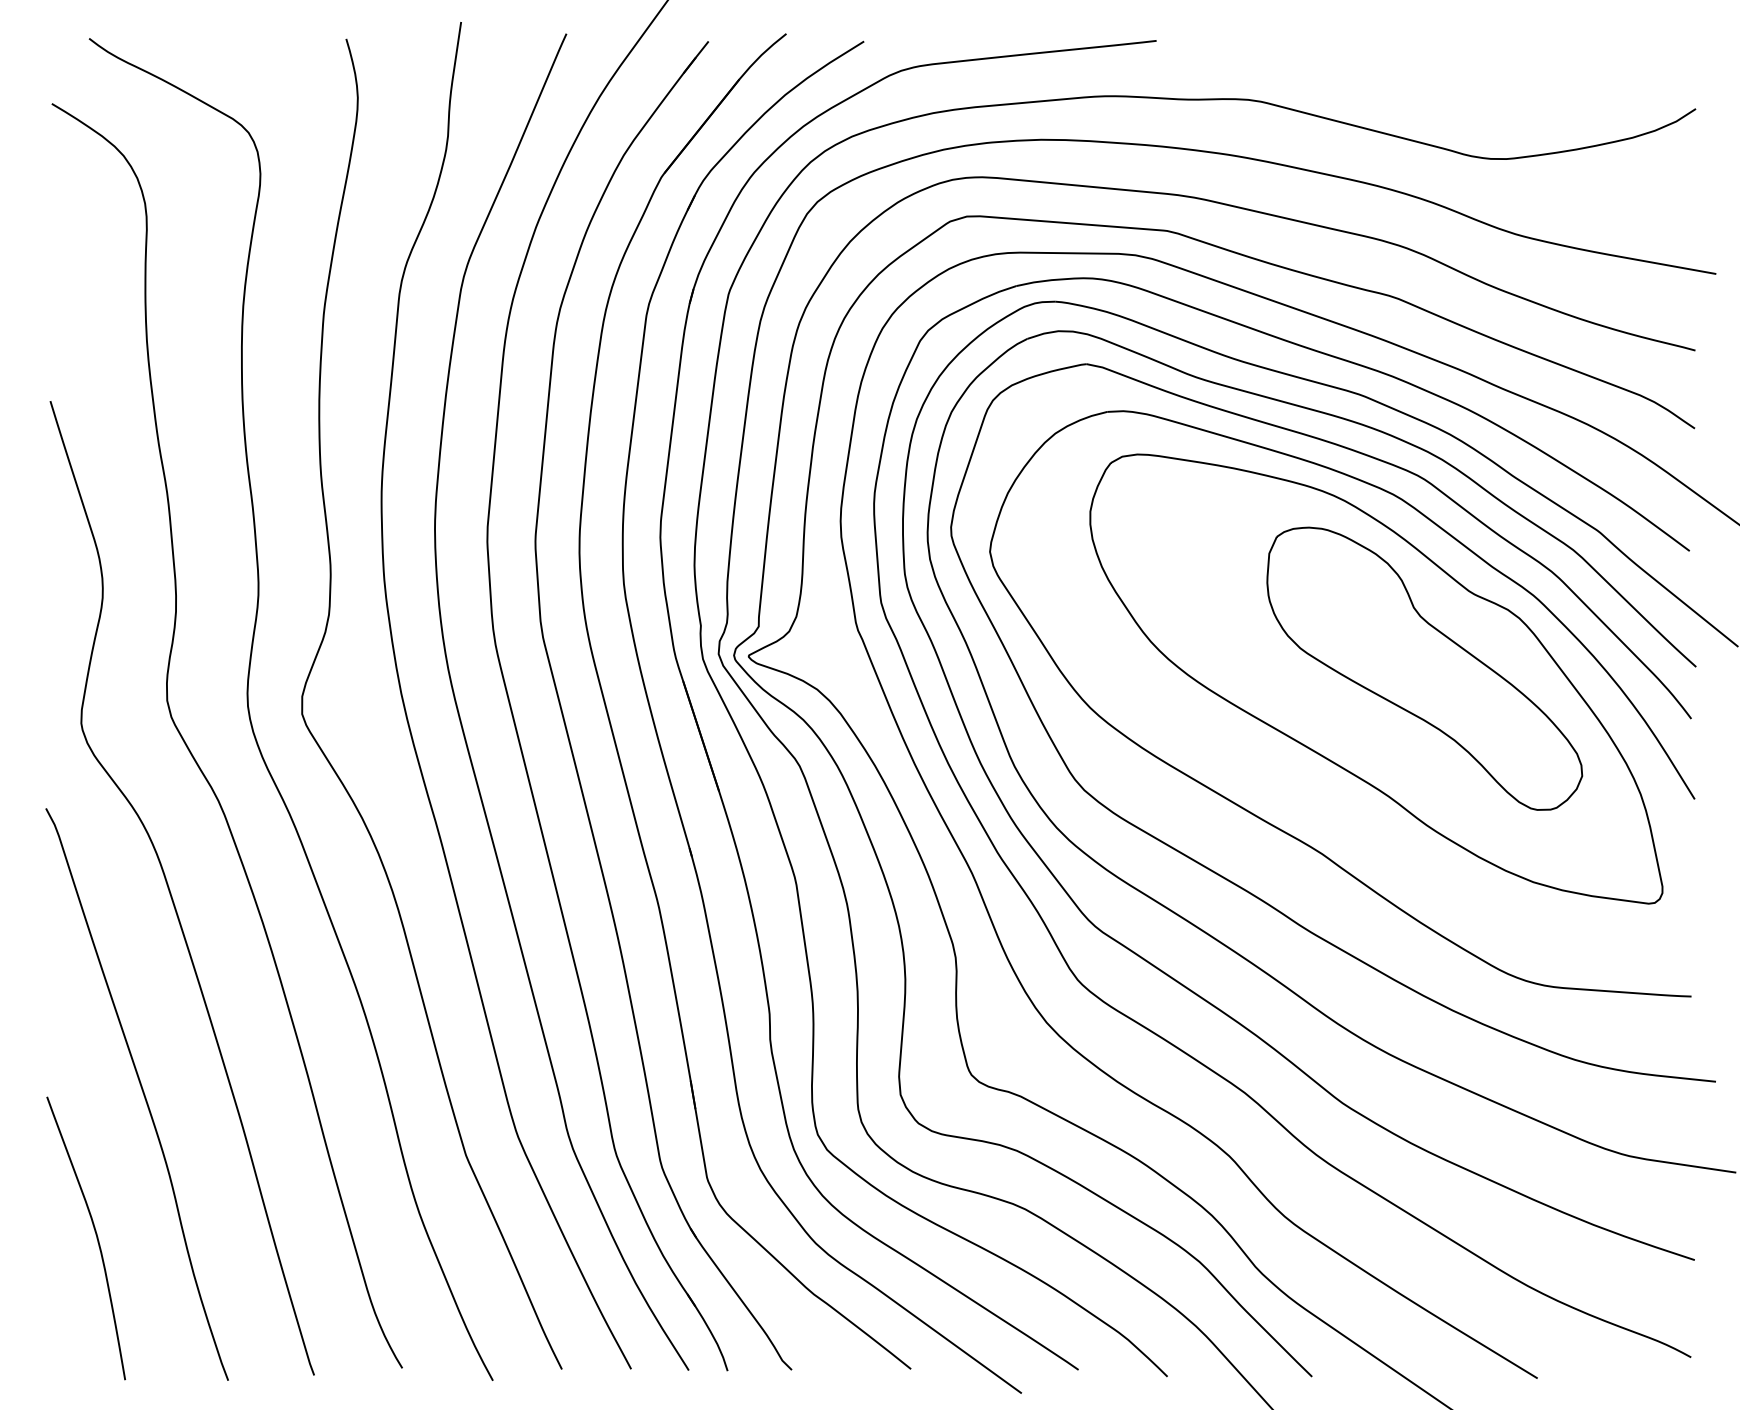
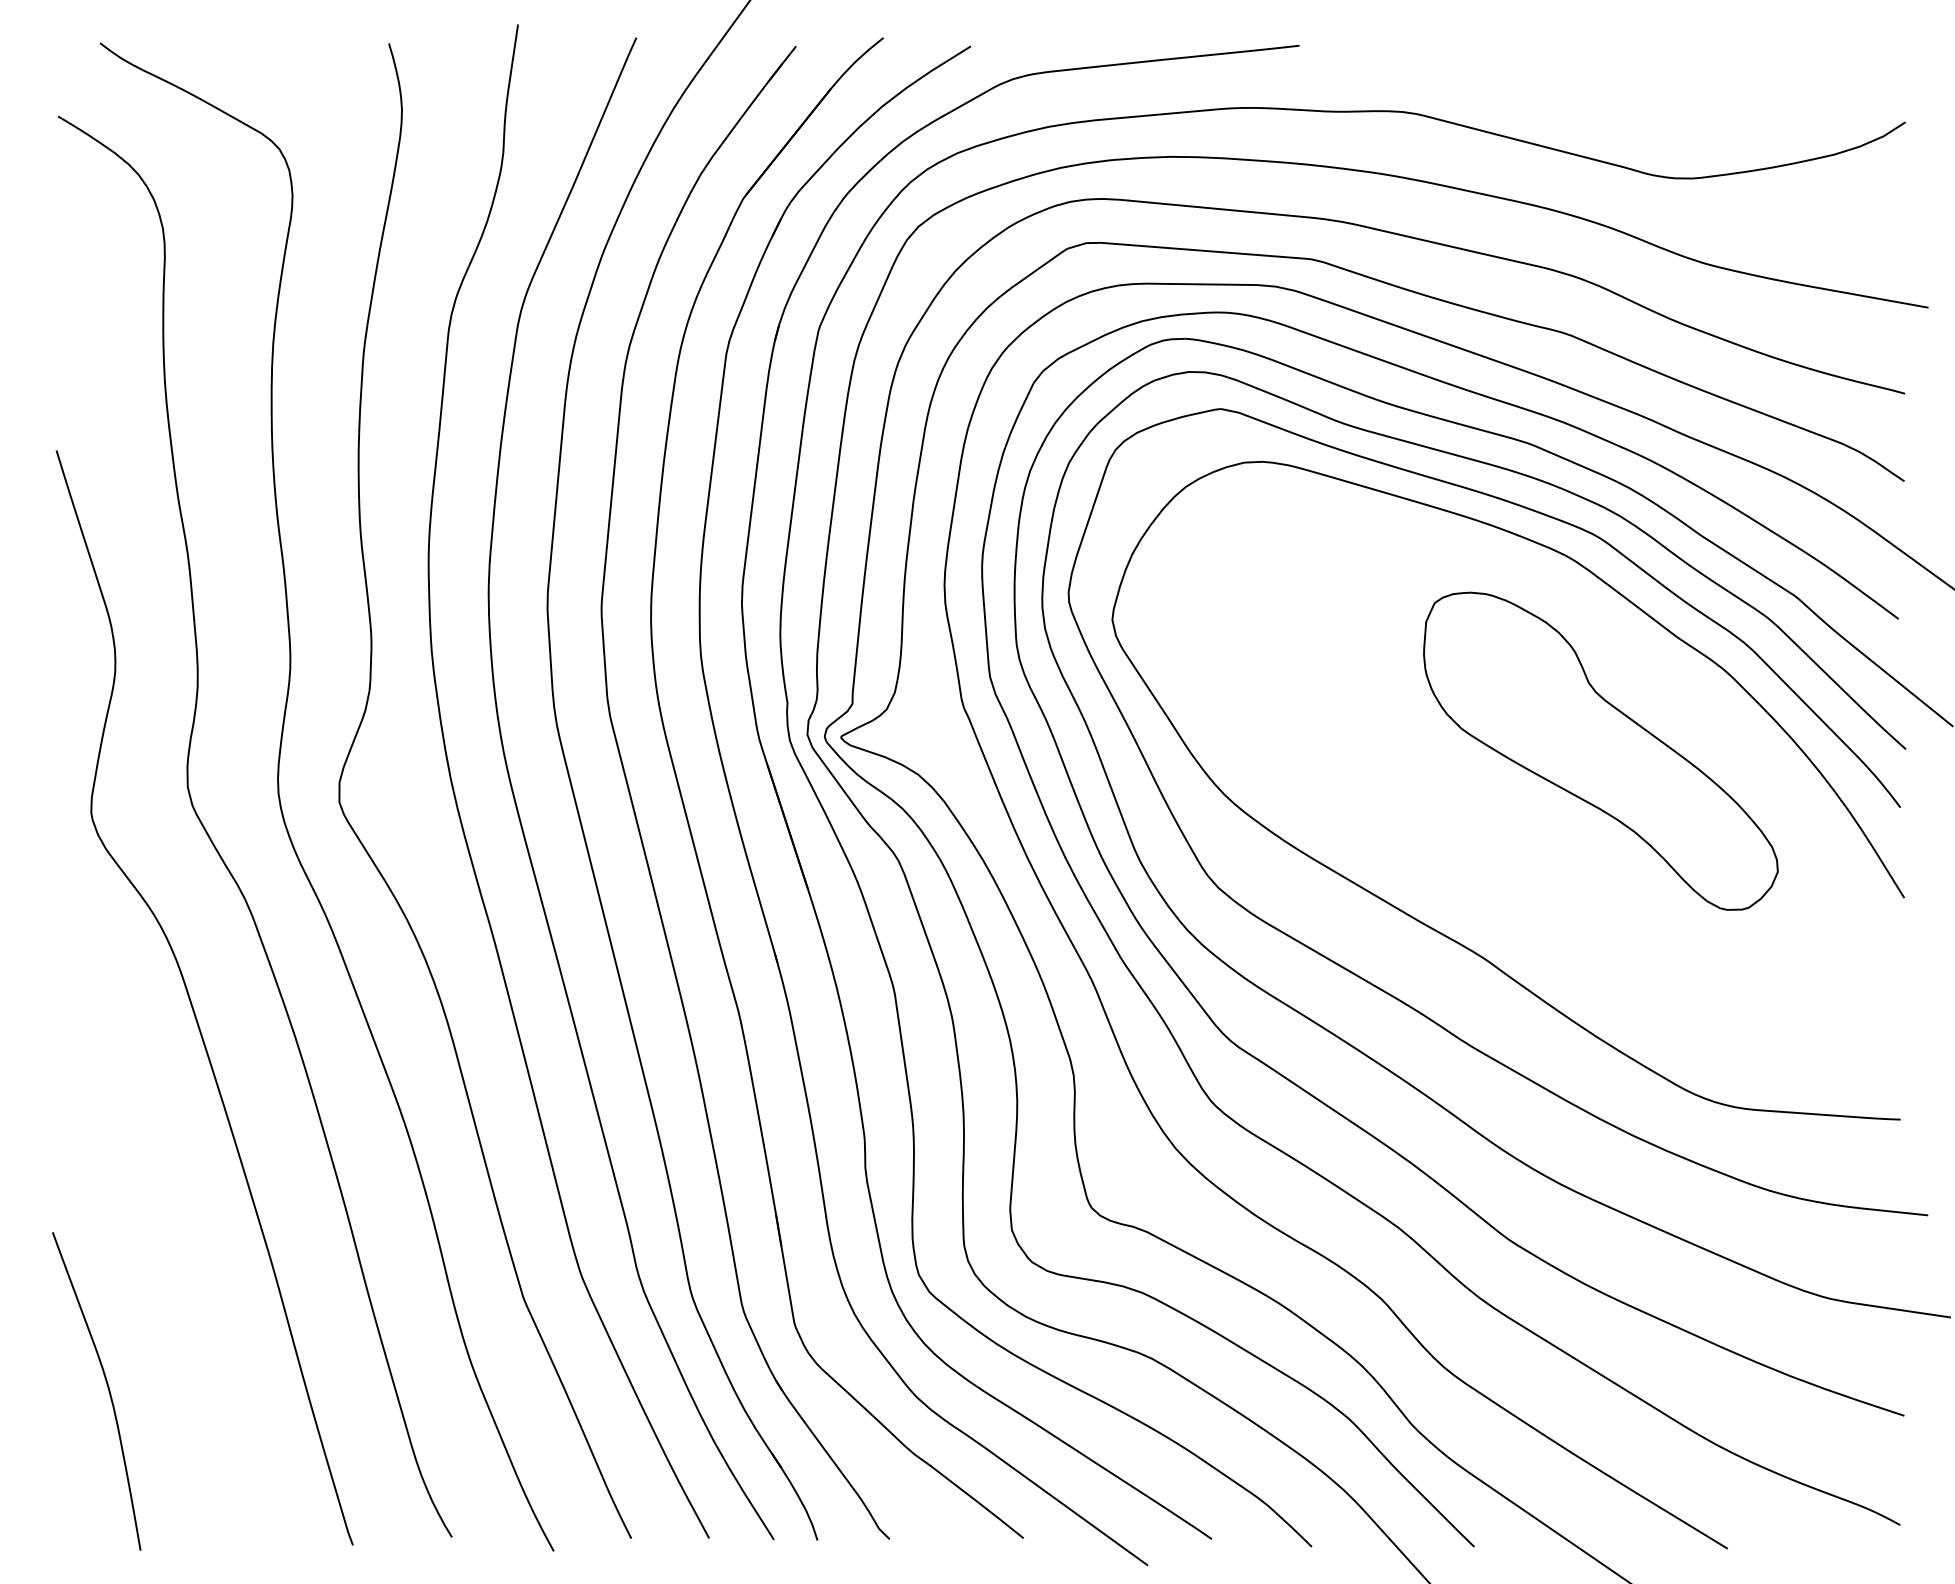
part: (1376, 678) -> (1546, 762), removed
curve: (142, 1091) -> (159, 1226), removed

